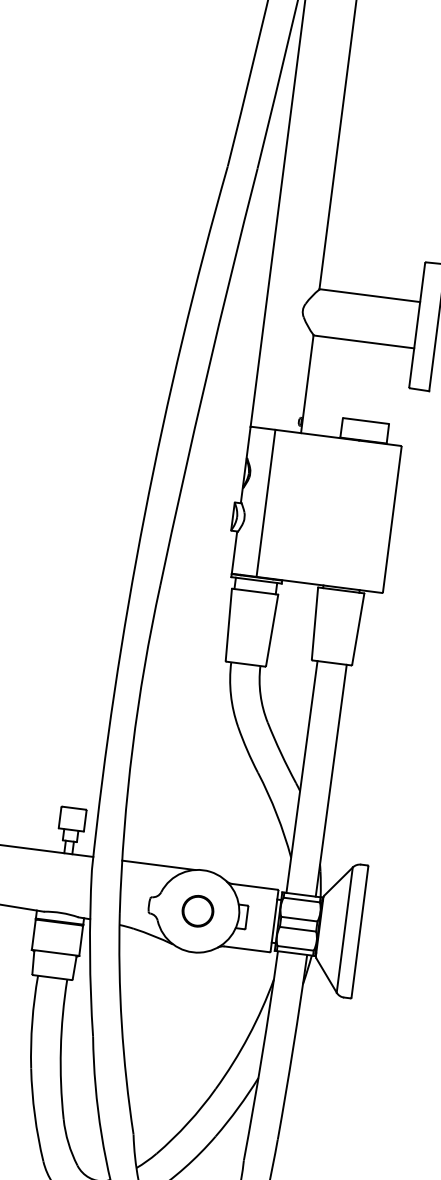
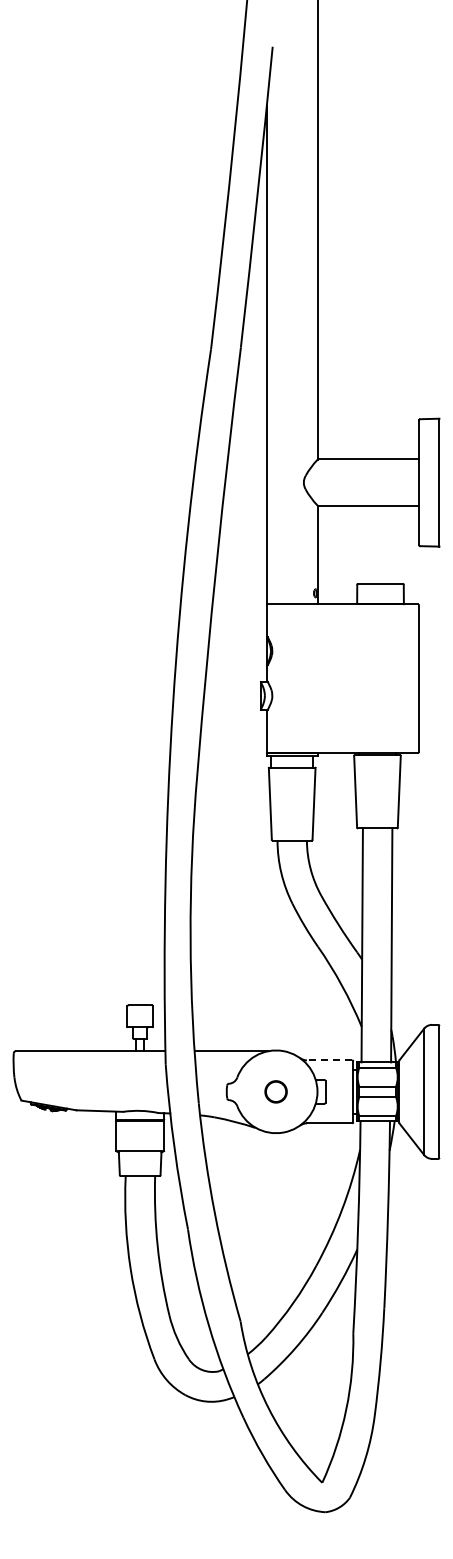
line: (265, 503) -> (291, 678), removed
line: (254, 886) -> (329, 1060), solid -> dashed
part: (197, 910) -> (275, 1091), size x0.7

